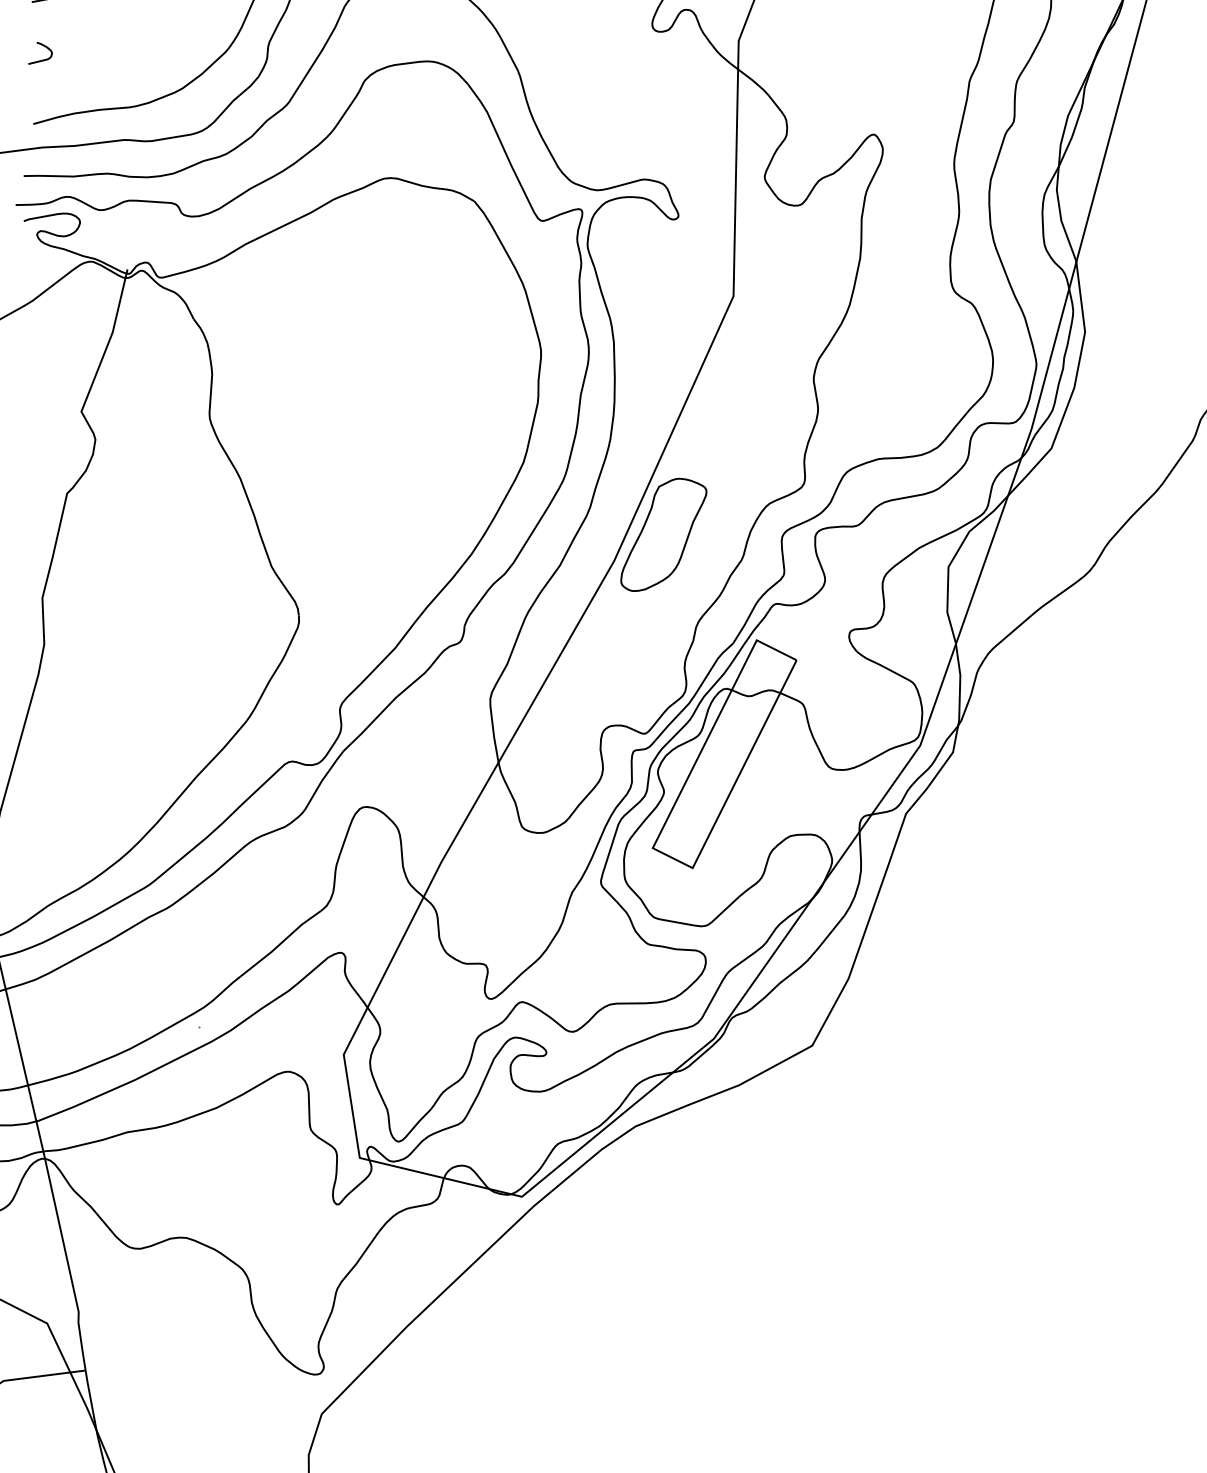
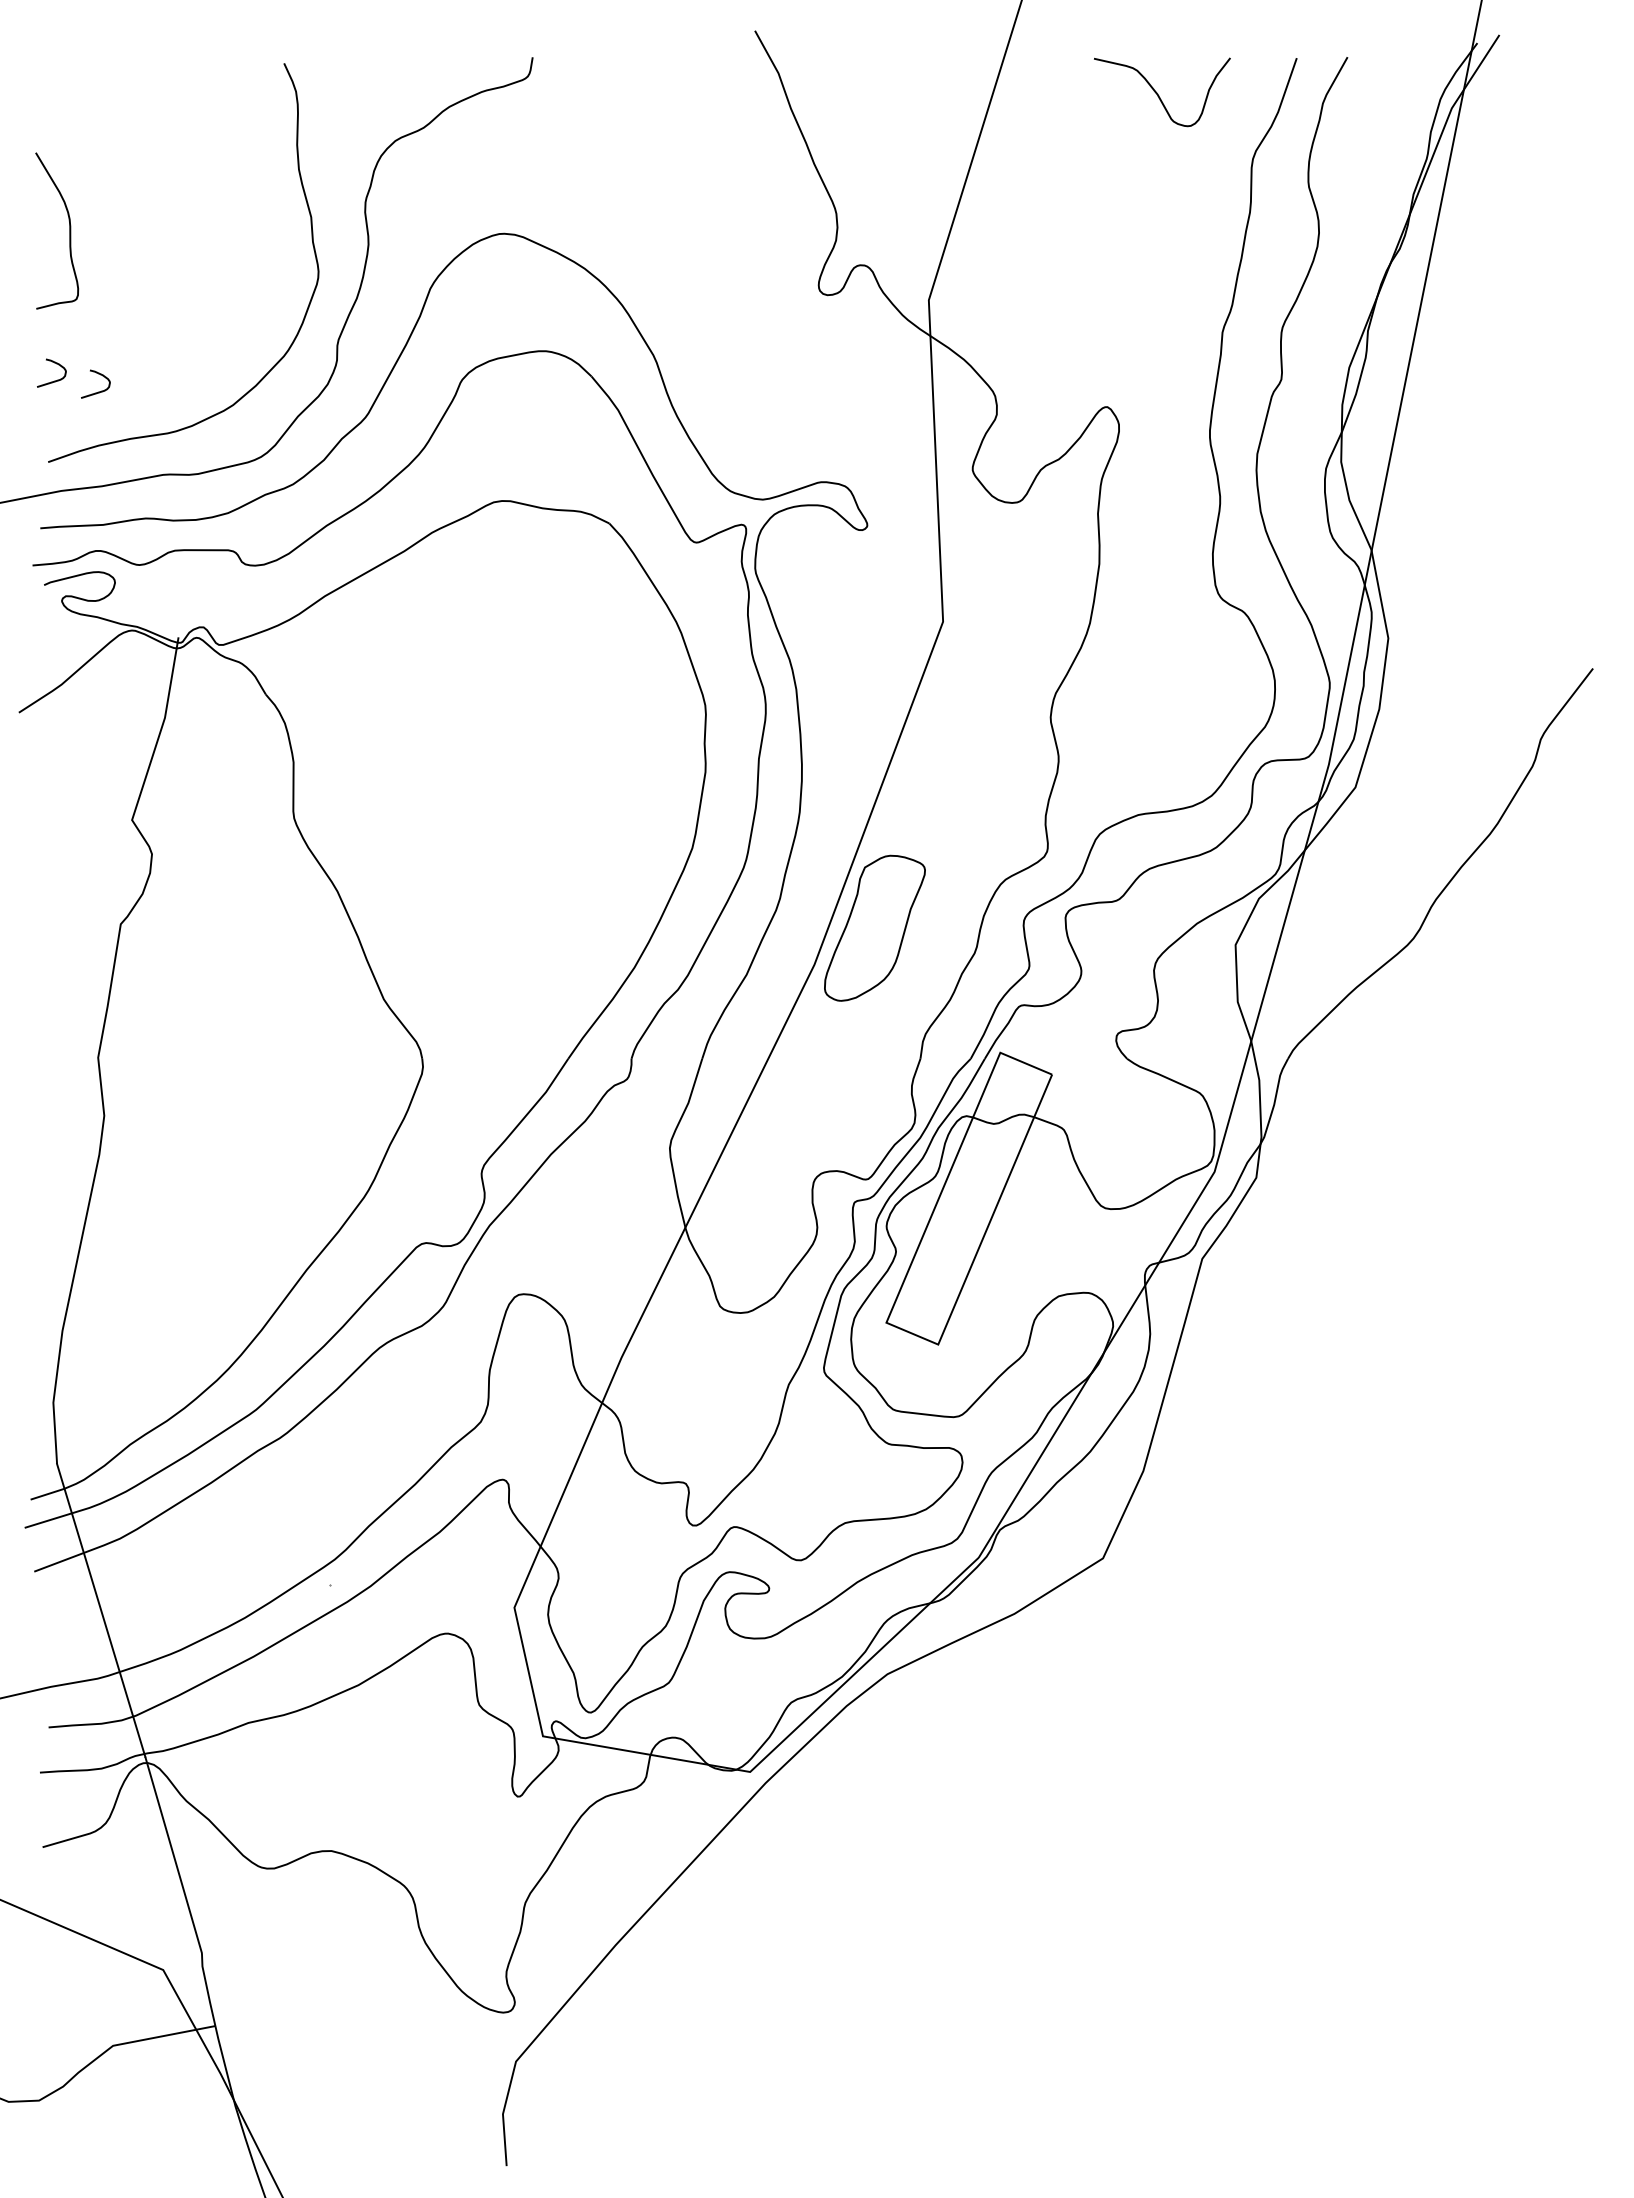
curve: (76, 70) -> (98, 391), added

